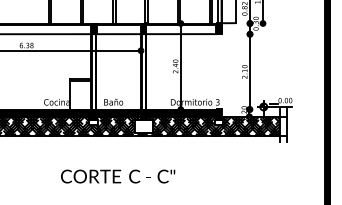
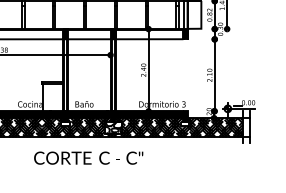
hatch: (143, 126) -> (112, 127), added
text: (118, 176) -> (89, 158), moved

